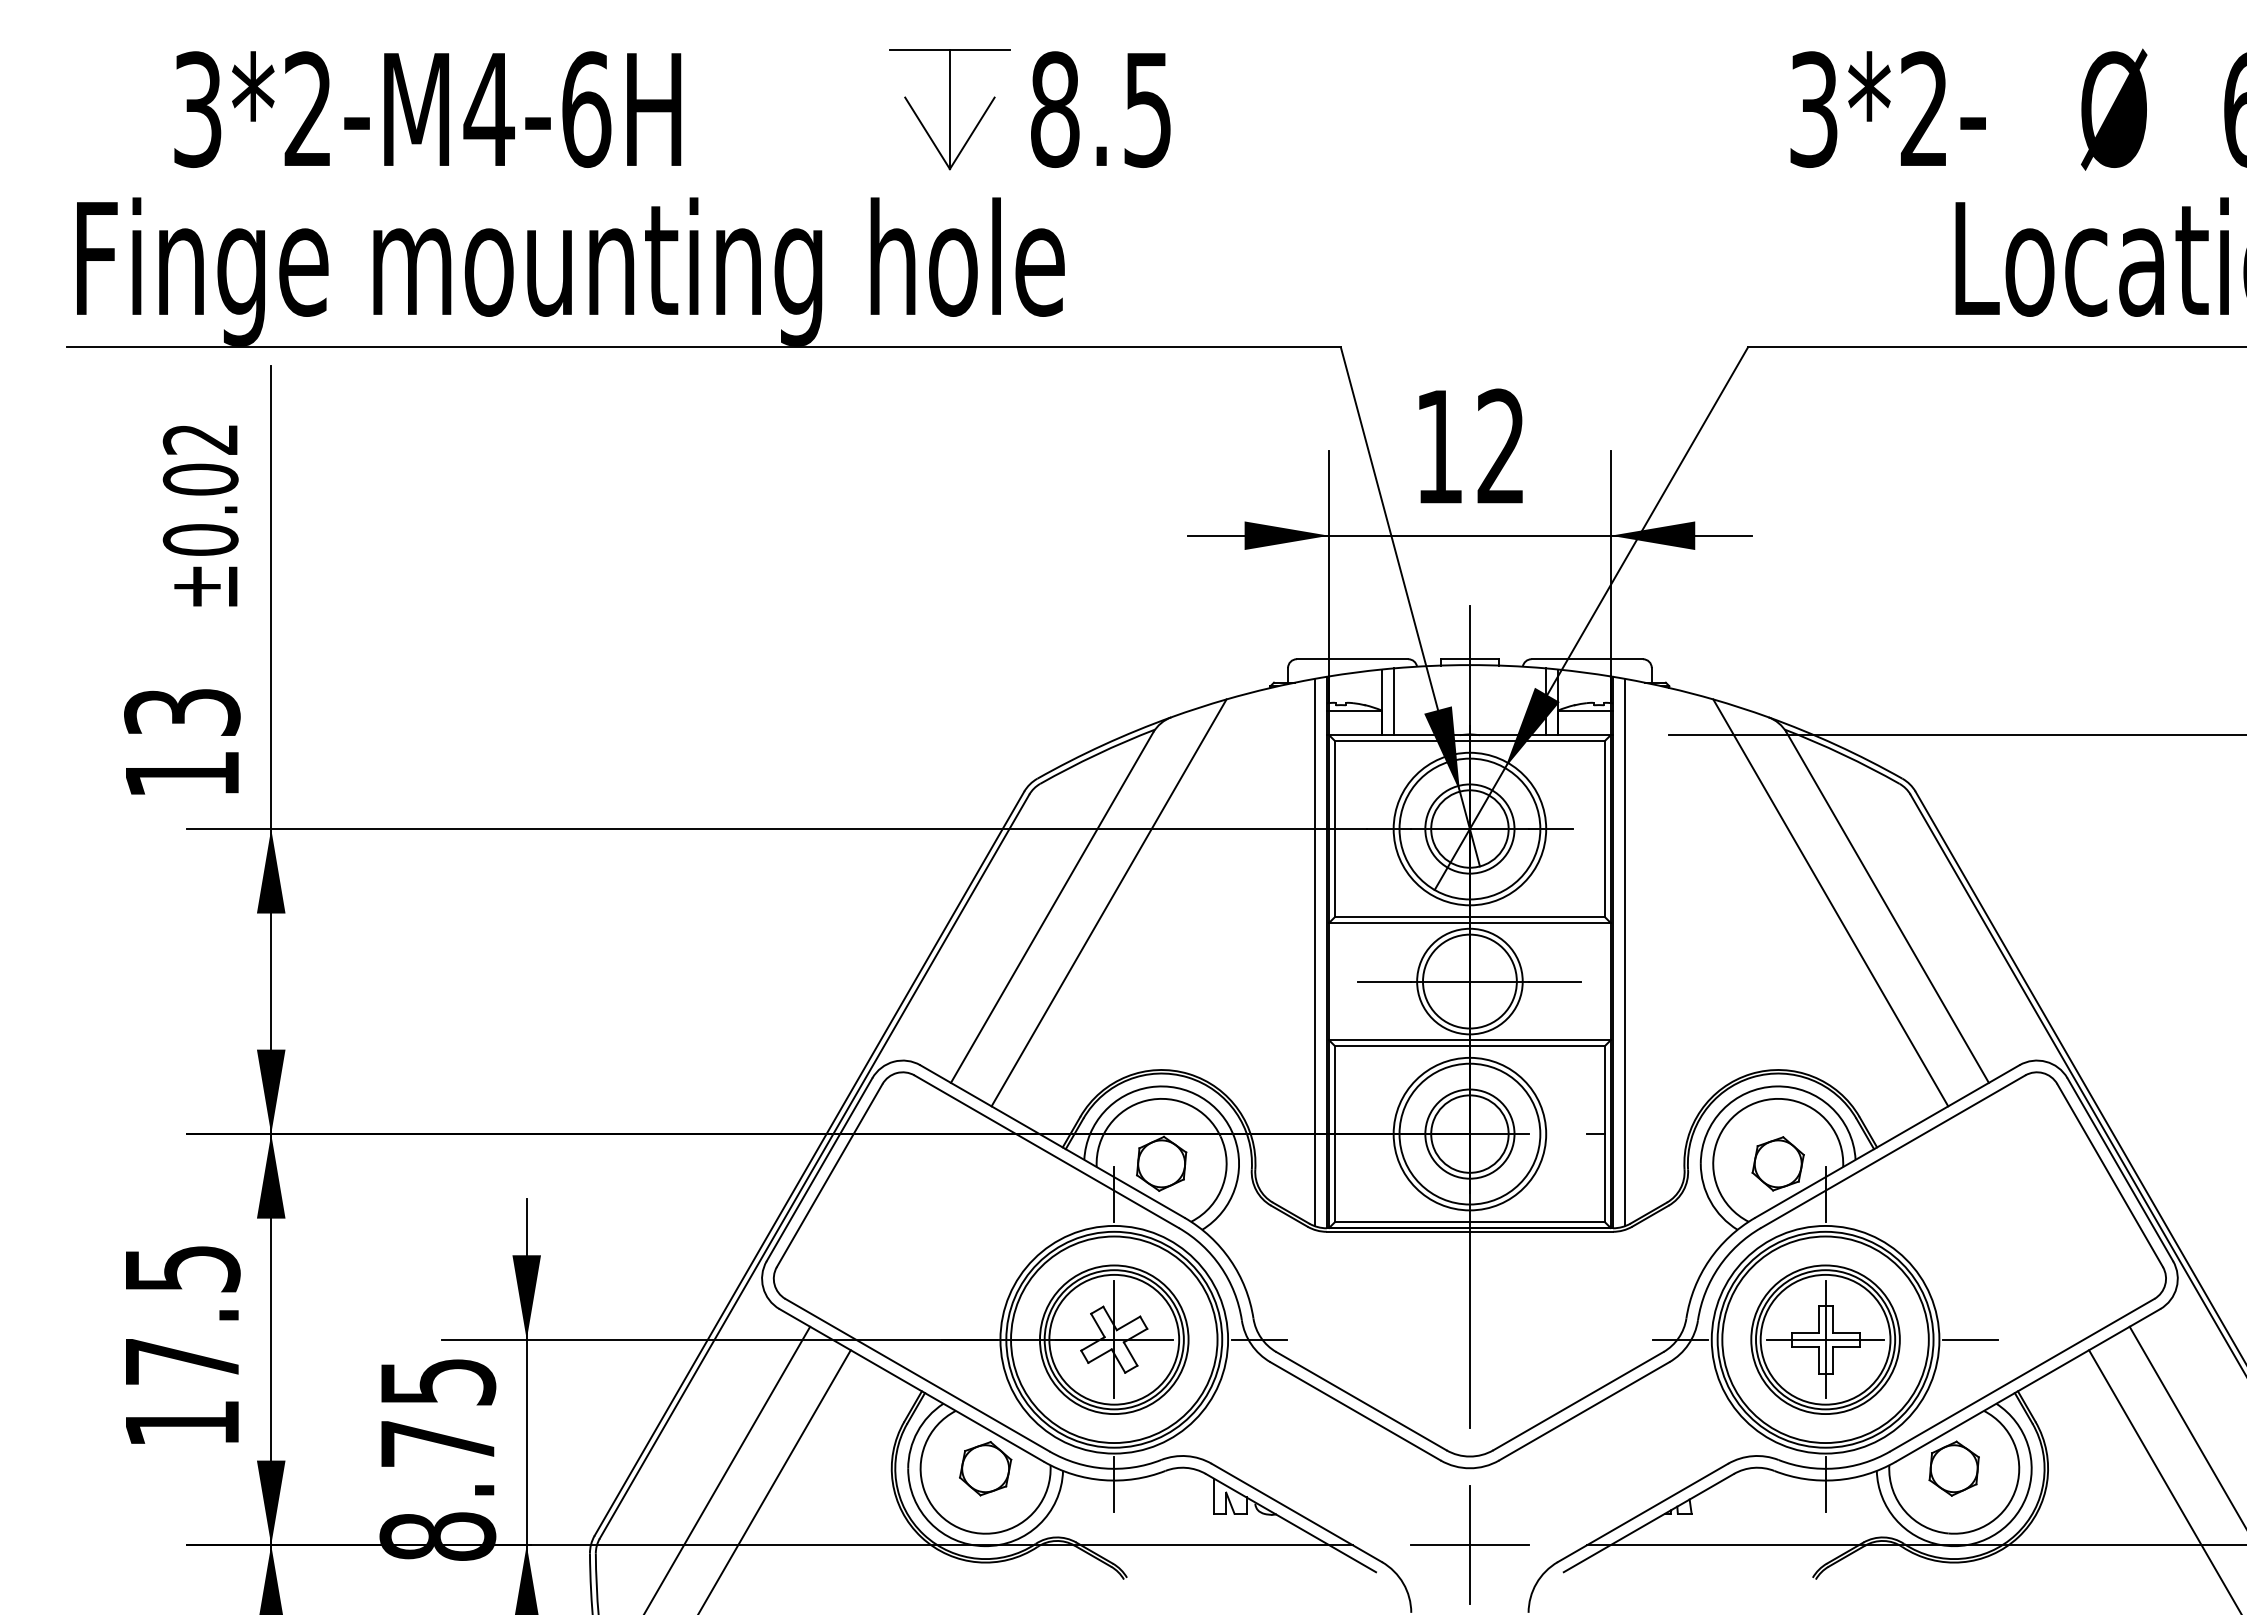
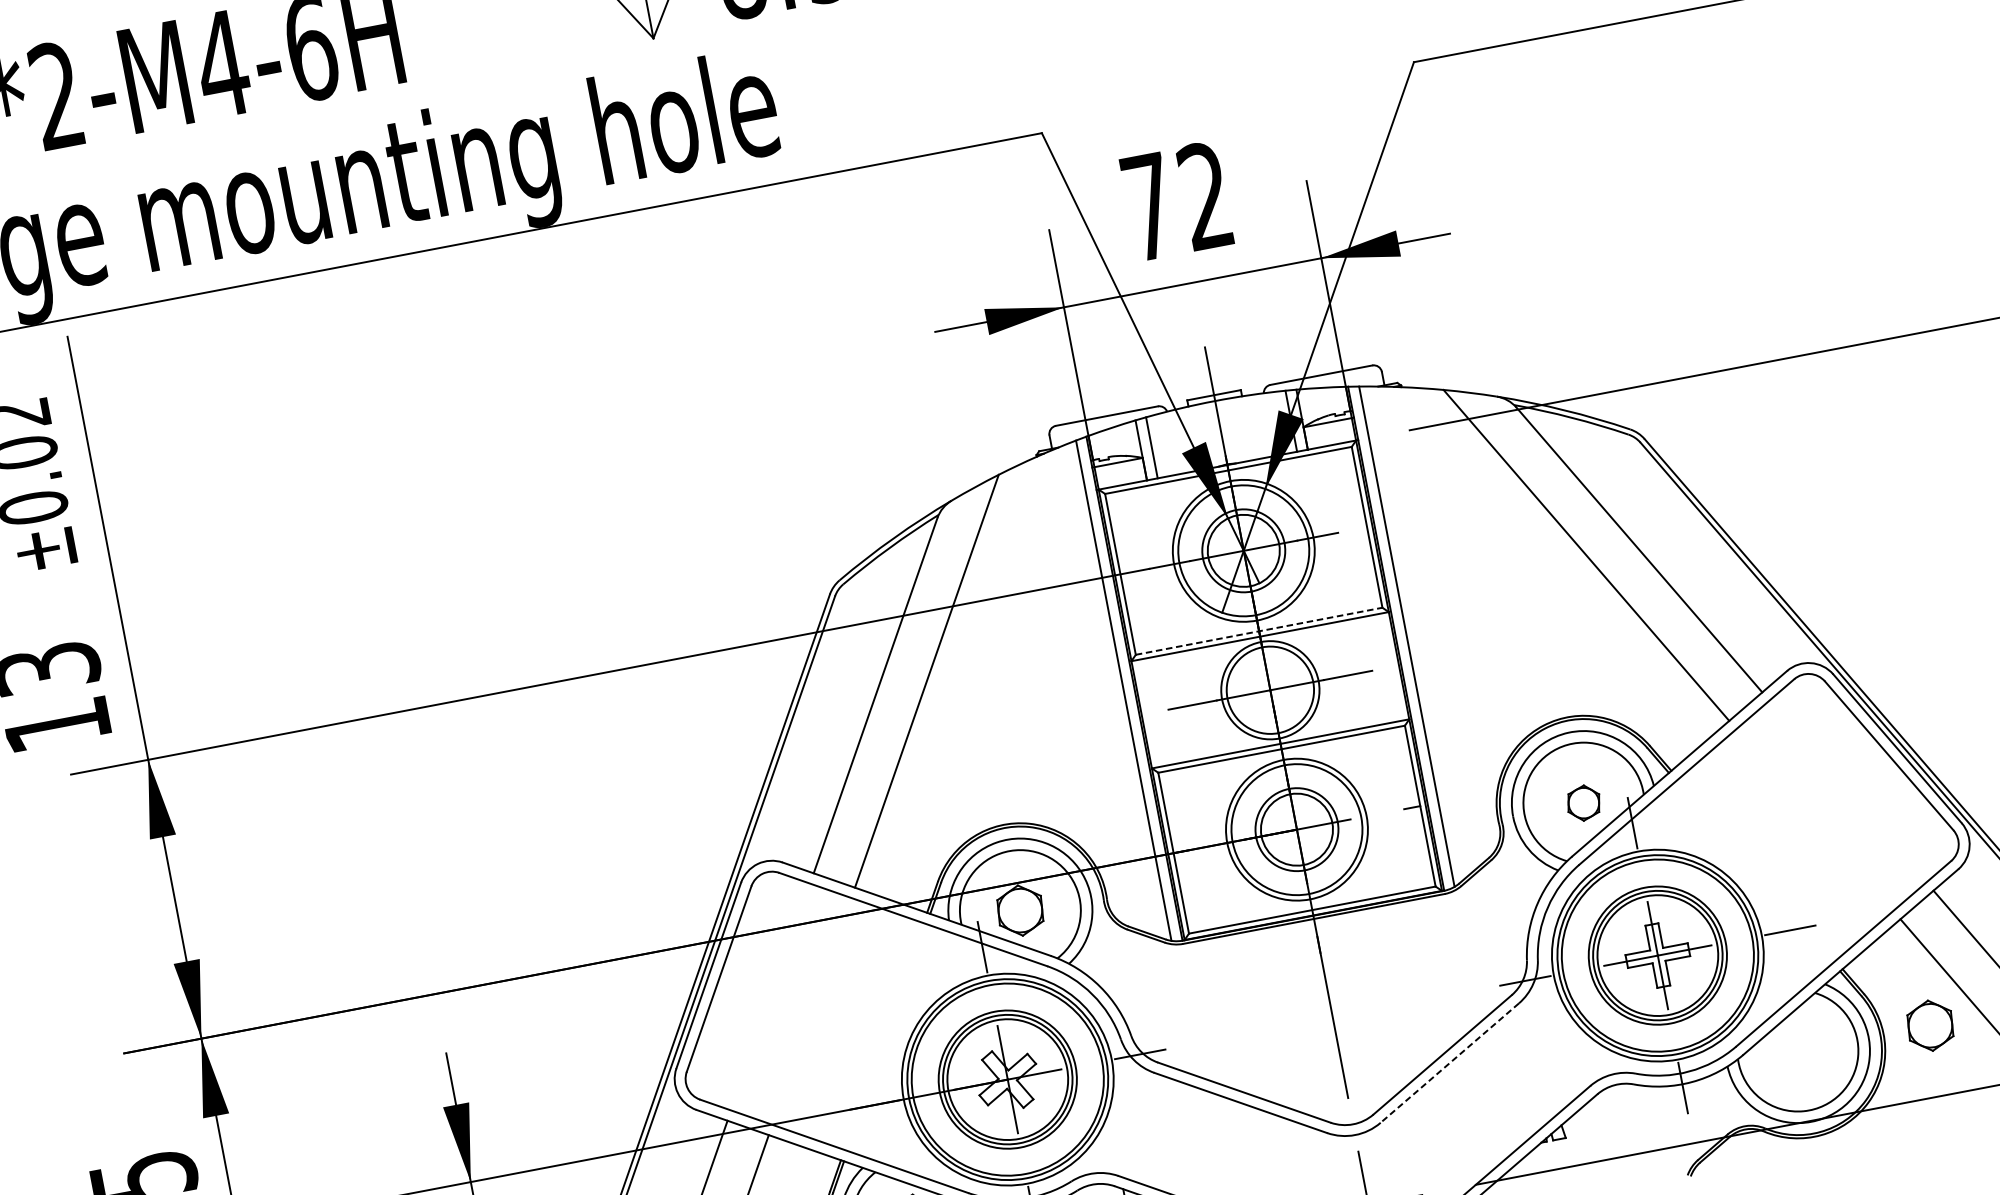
text: (1439, 446) -> (1149, 206), 12 -> 72
line: (1469, 917) -> (1258, 631), solid -> dashed
part: (1777, 1163) -> (1583, 802), size x0.7
line: (1583, 1411) -> (1449, 1063), solid -> dashed
part: (1953, 1468) -> (1929, 1025), moved

